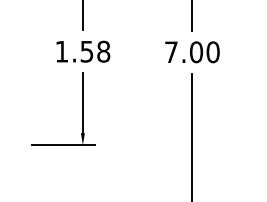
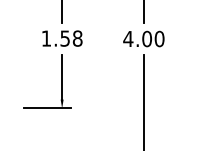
text: (171, 51) -> (128, 38), 7.00 -> 4.00

